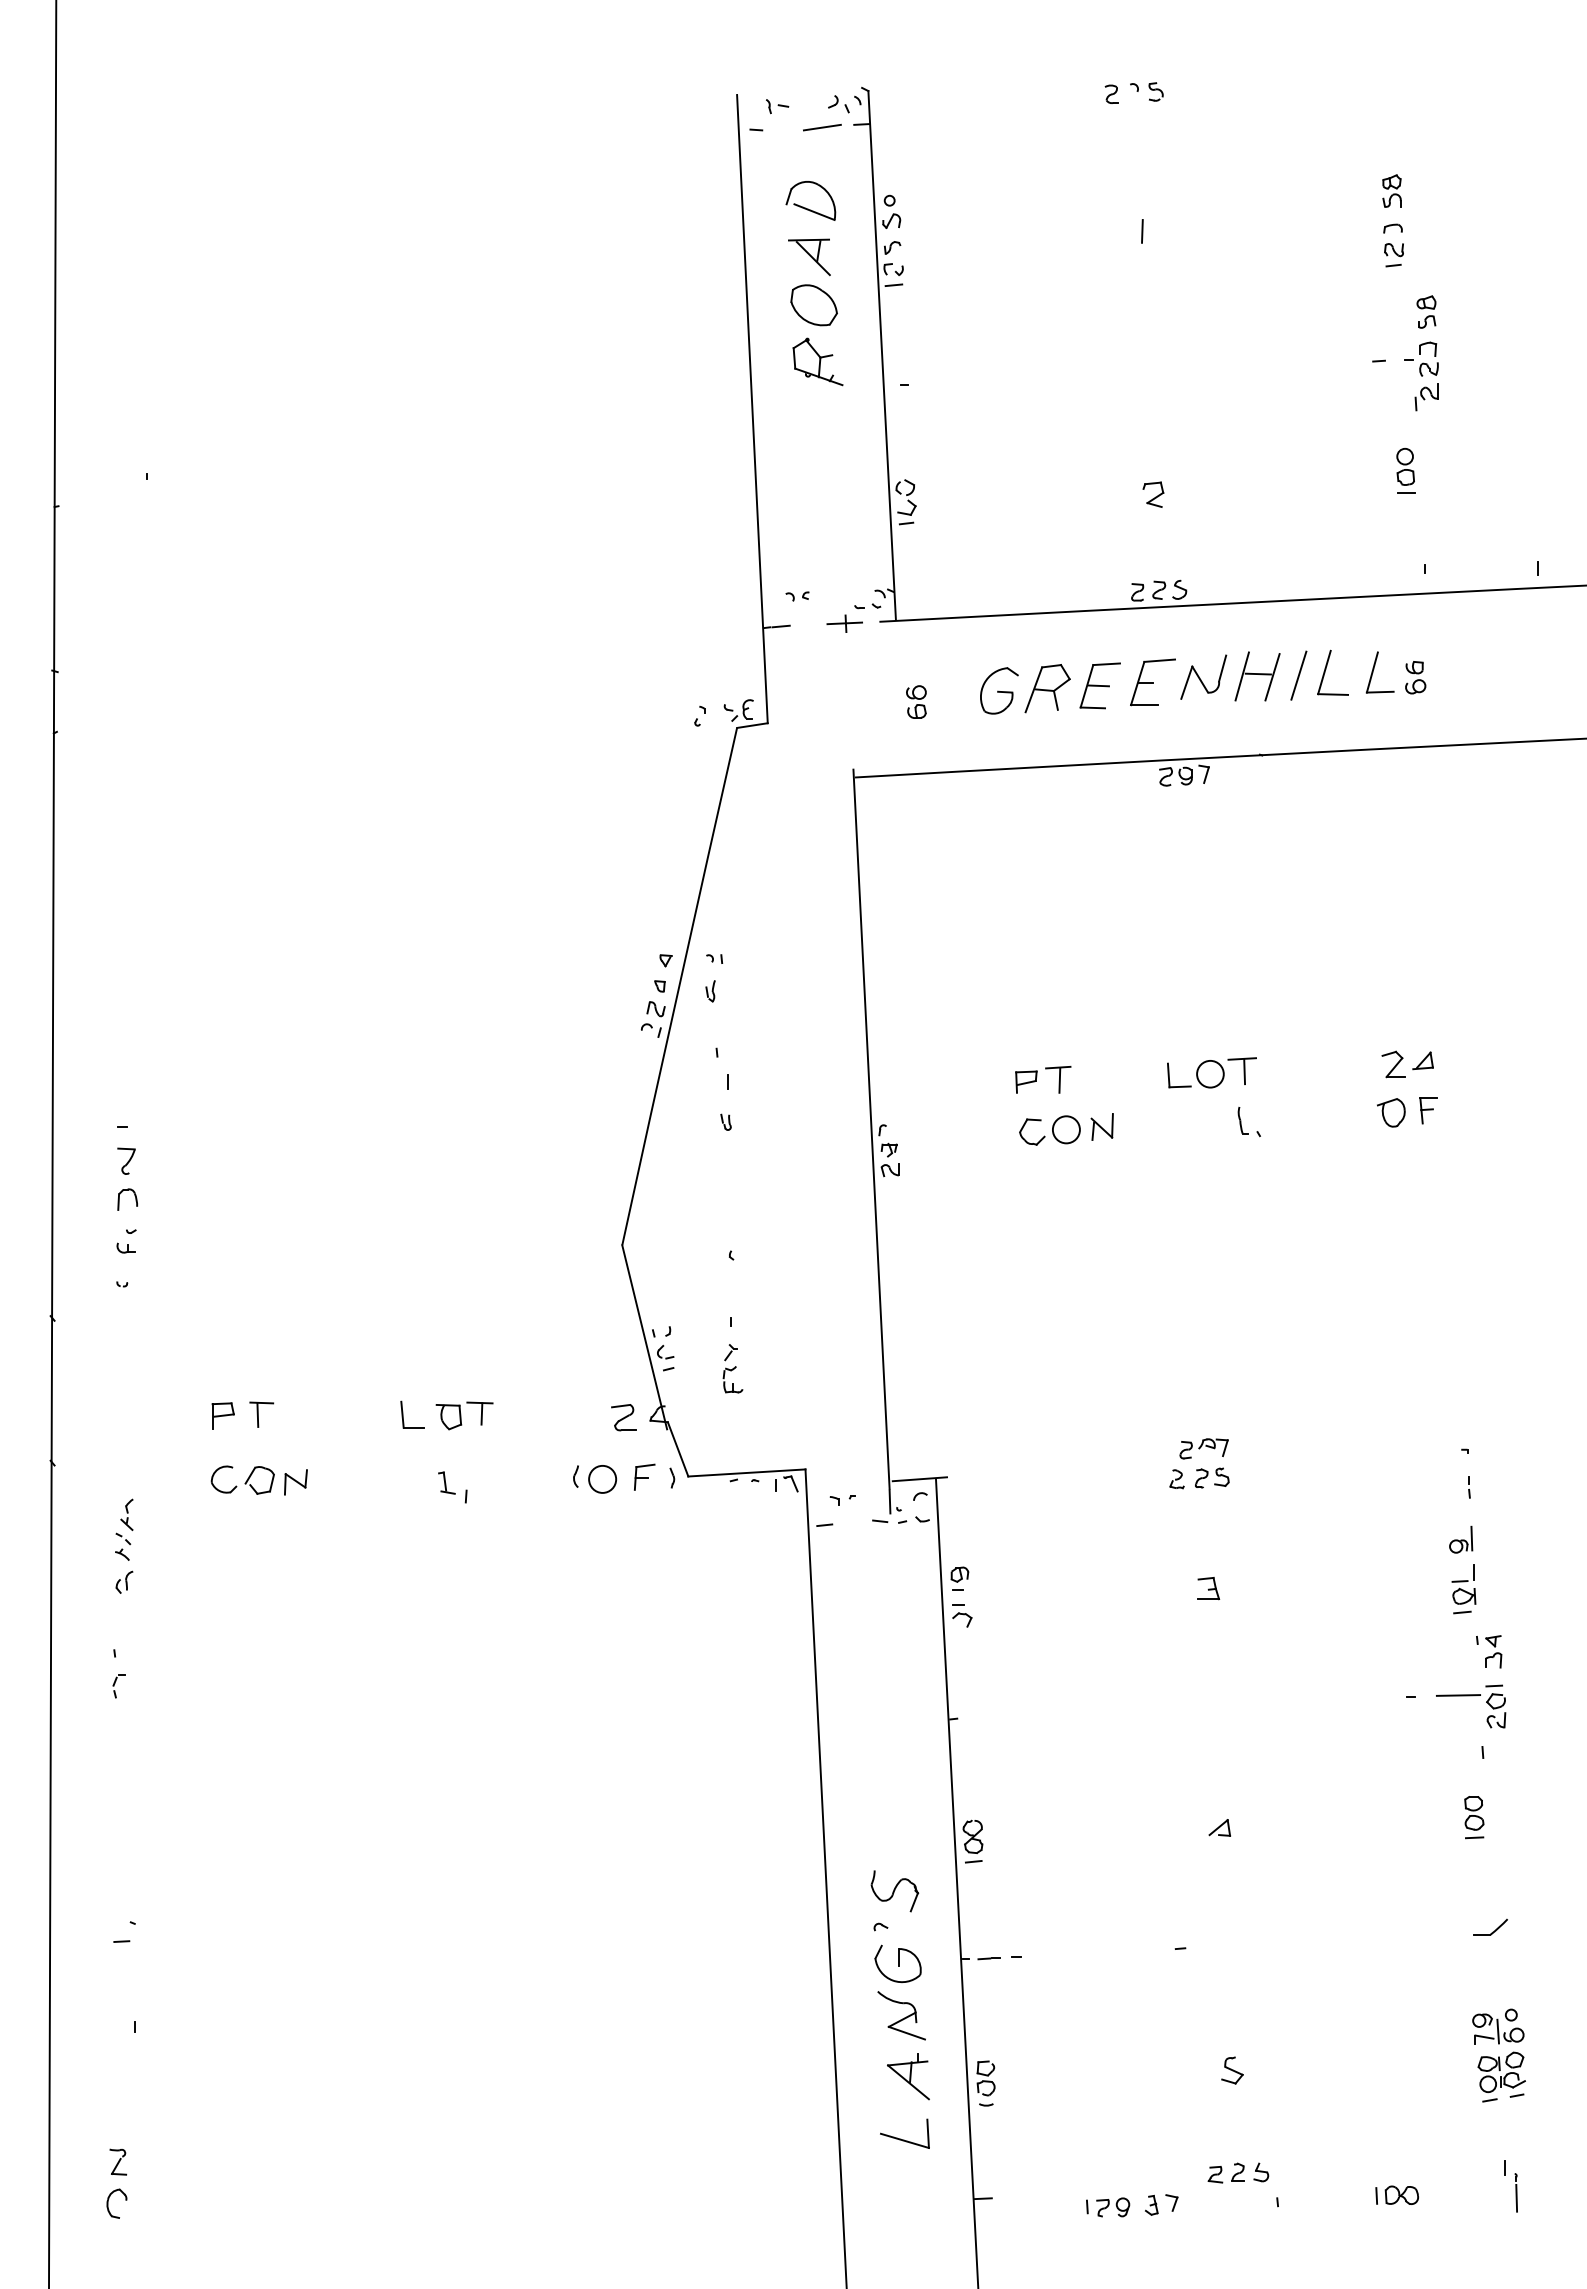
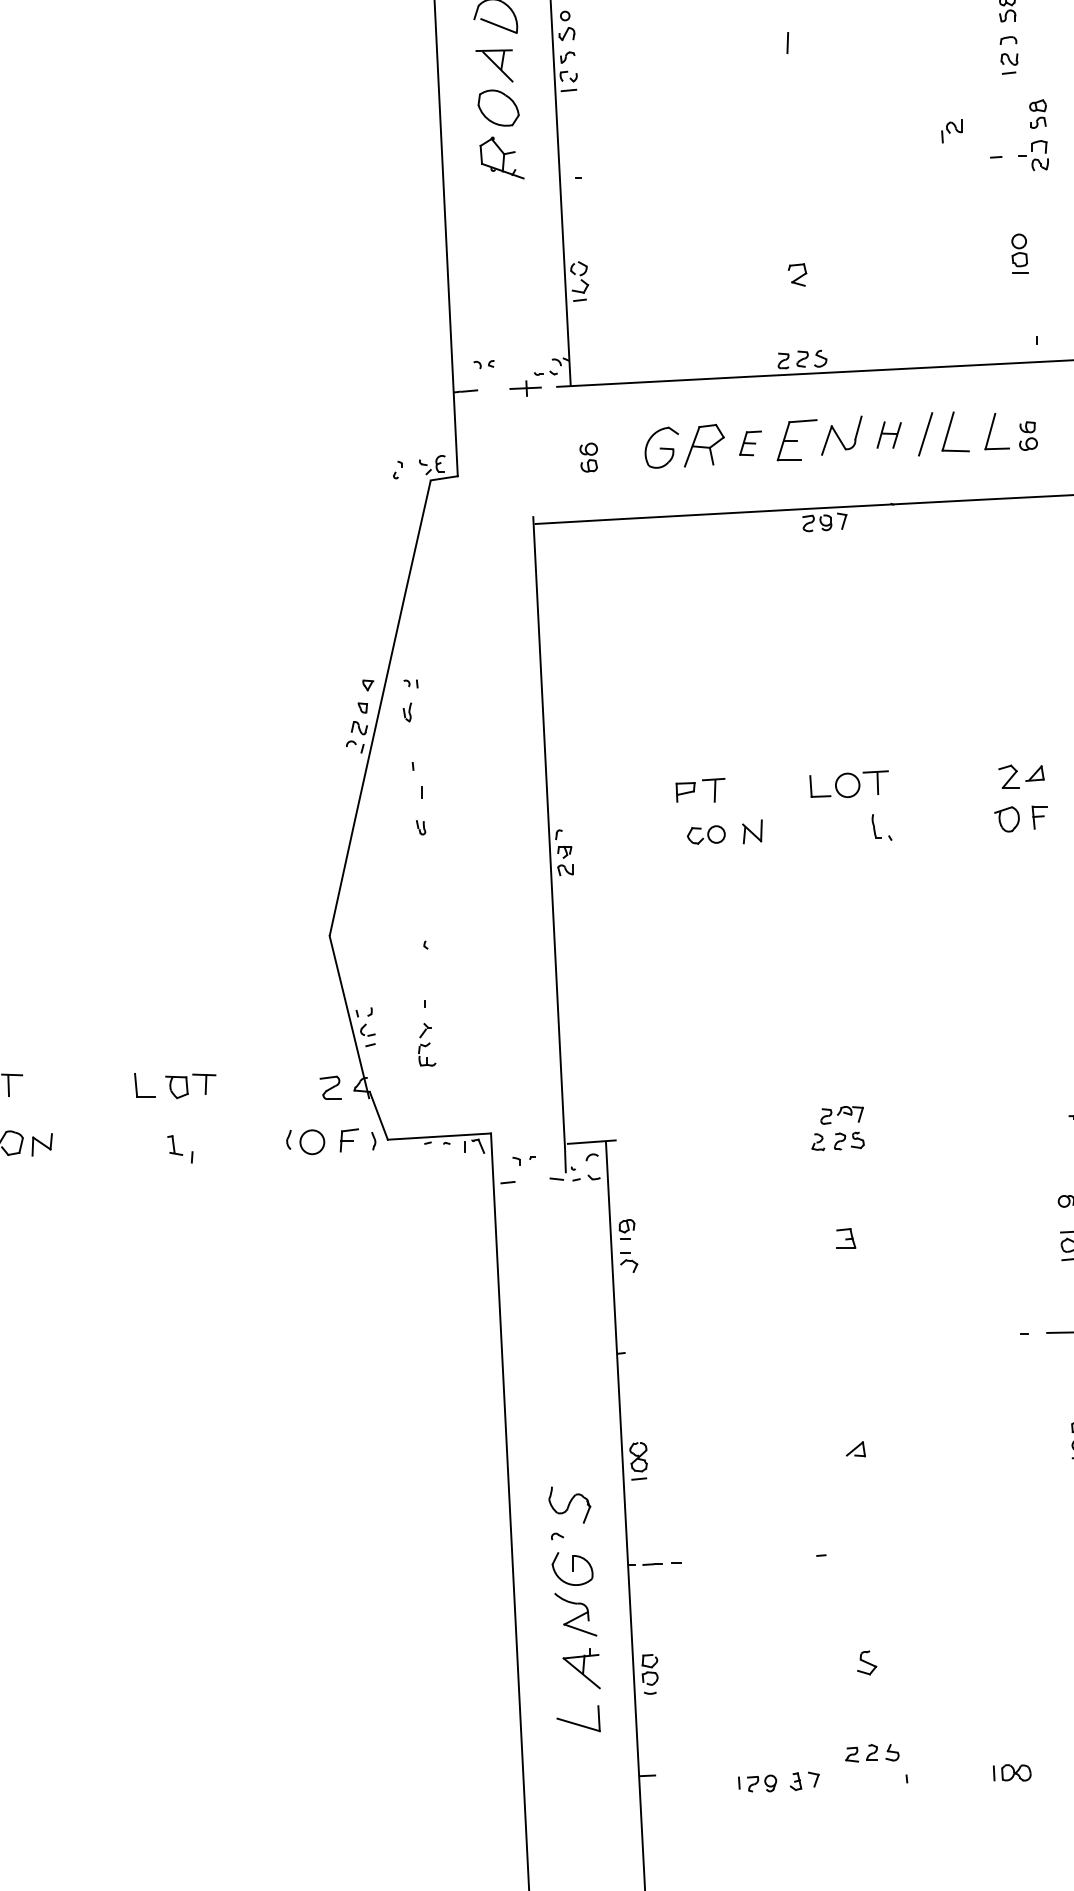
part: (1426, 397) -> (951, 131), moved
part: (1257, 676) -> (889, 435), size x0.6
part: (1099, 685) -> (750, 443), size x0.6
part: (1049, 1130) -> (705, 834), size x0.7

